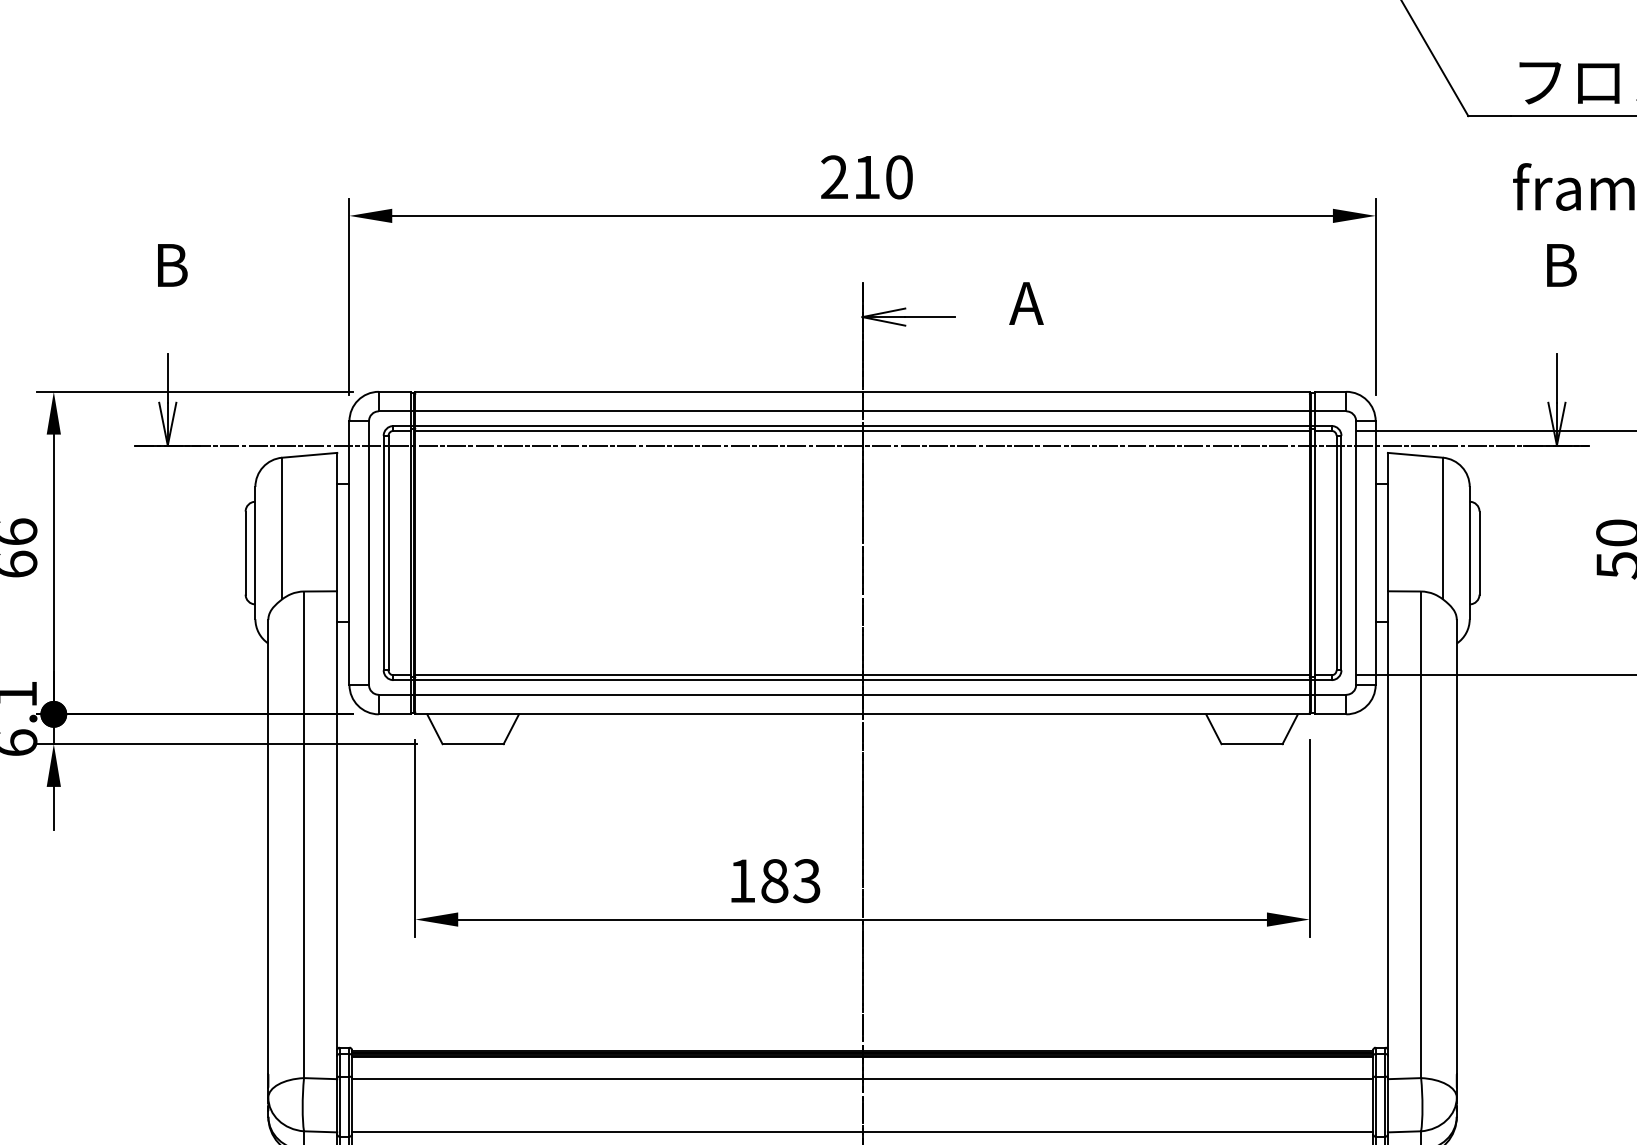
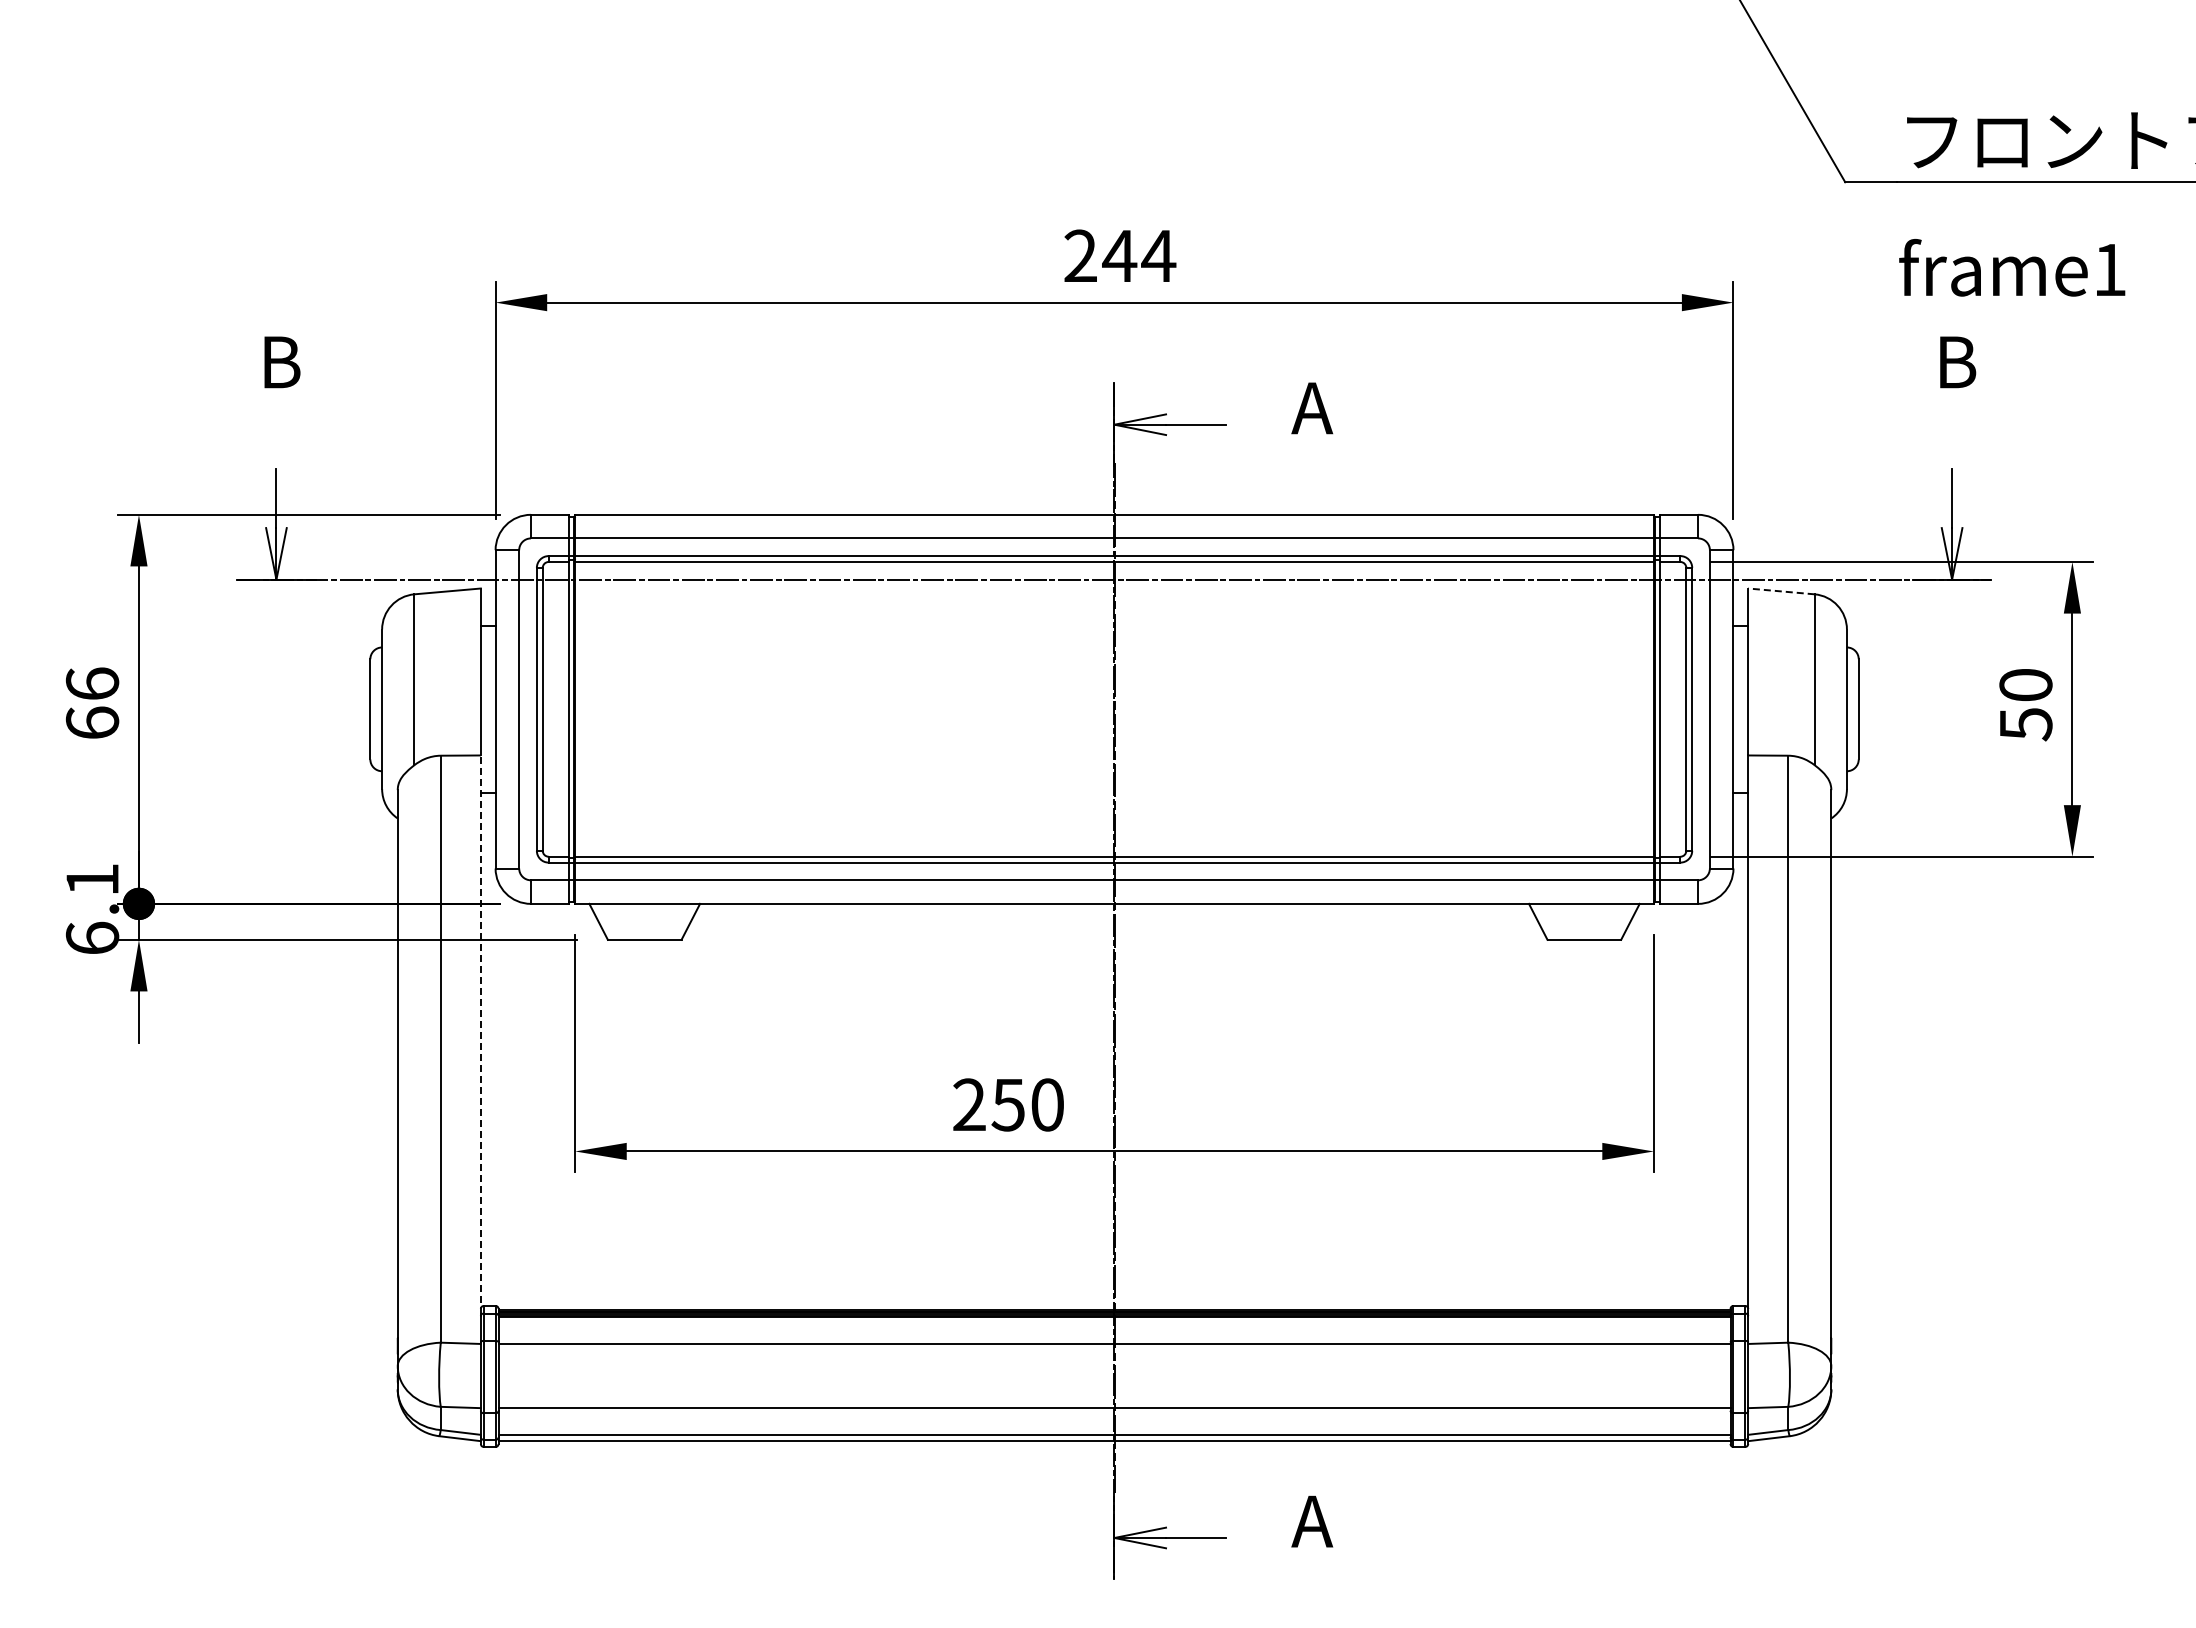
text: (883, 176) -> (1139, 255), 210 -> 244
line: (1414, 455) -> (1780, 591), solid -> dashed
line: (336, 822) -> (480, 1034), solid -> dashed
text: (774, 880) -> (1008, 1104), 183 -> 250

